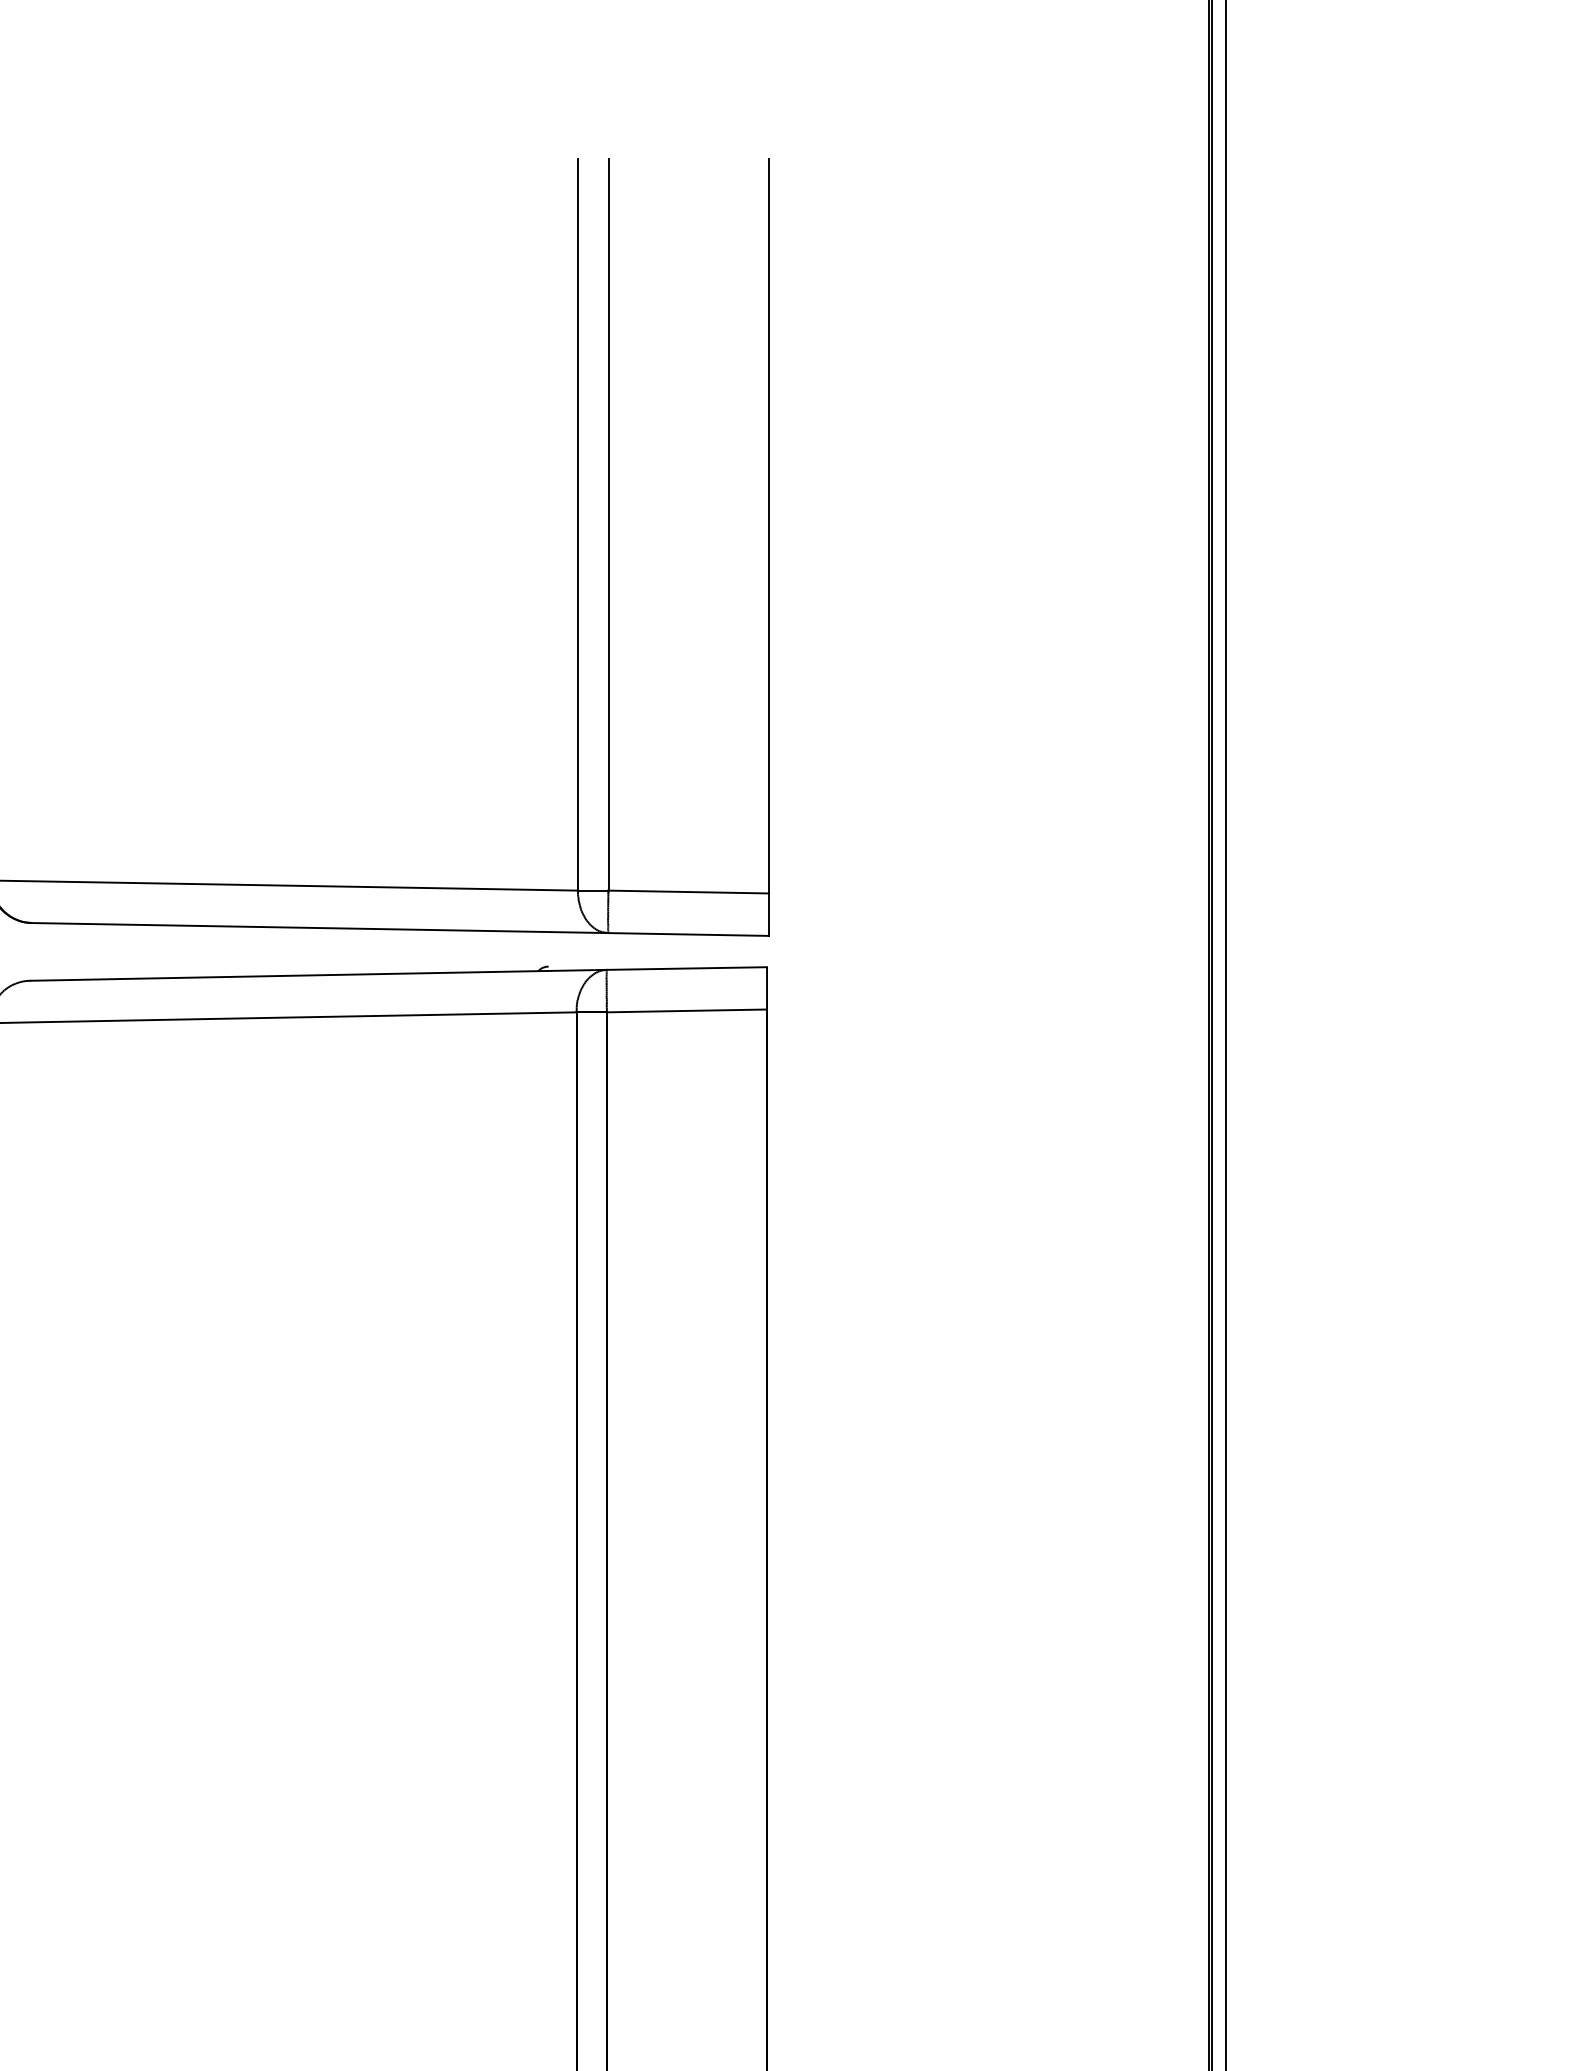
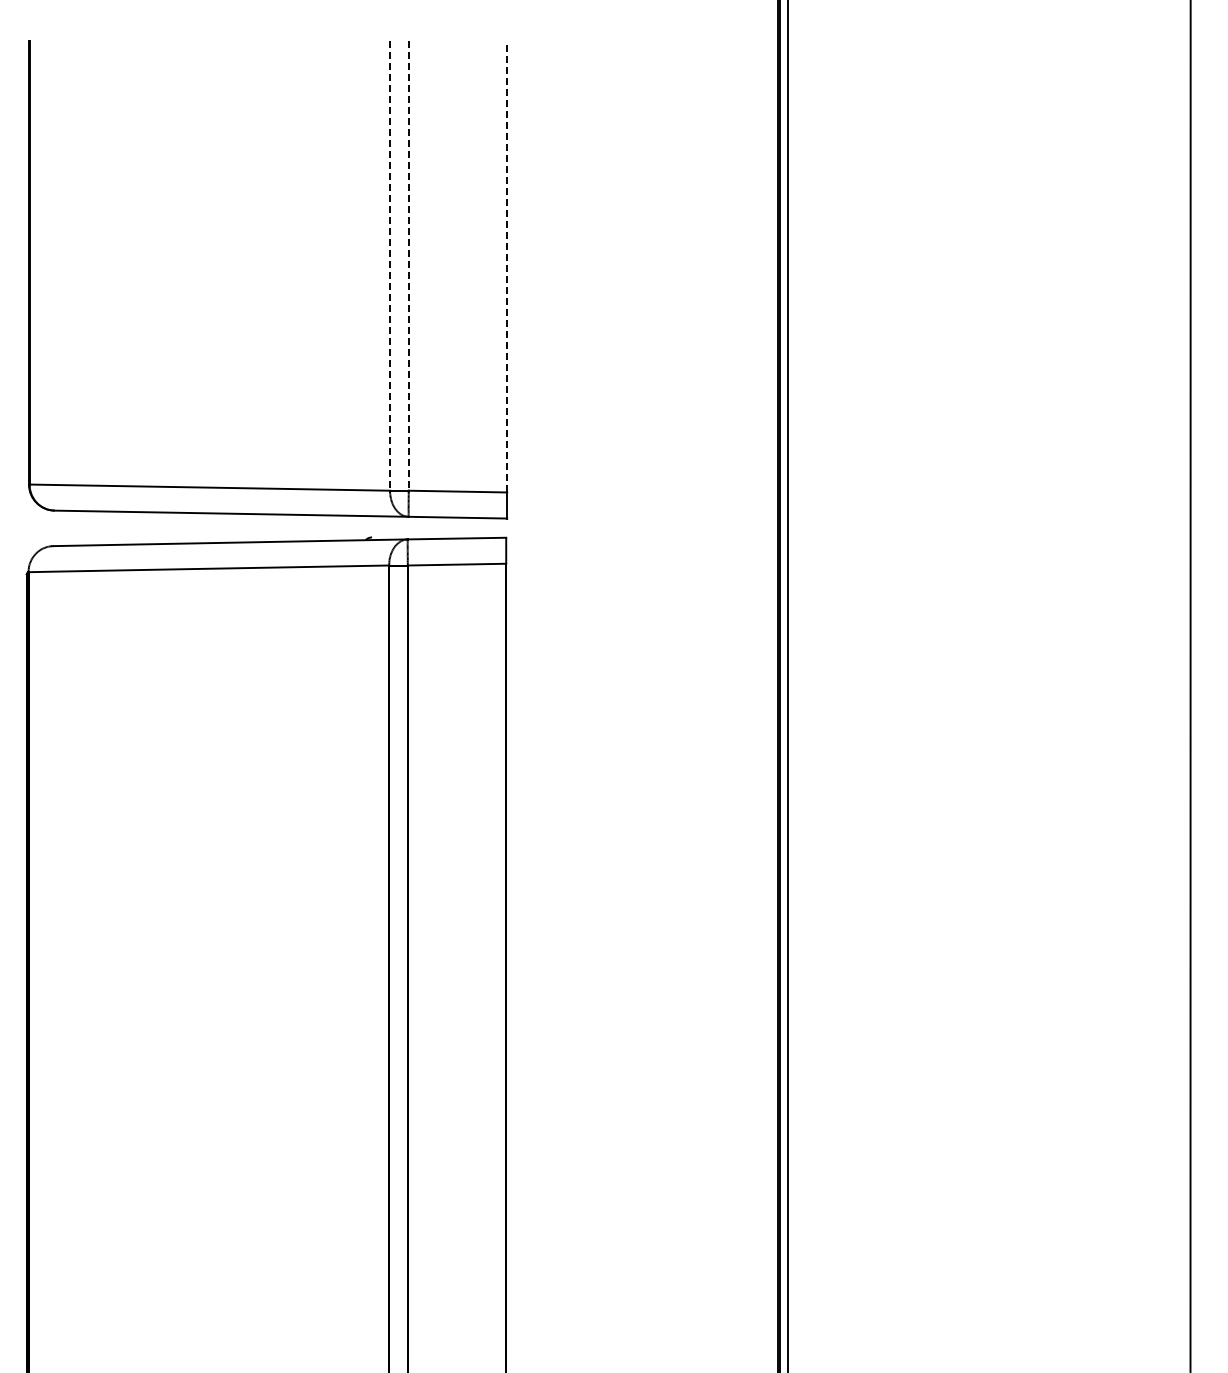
line: (578, 523) -> (390, 265), solid -> dashed
line: (607, 523) -> (408, 265), solid -> dashed
line: (769, 525) -> (507, 266), solid -> dashed

